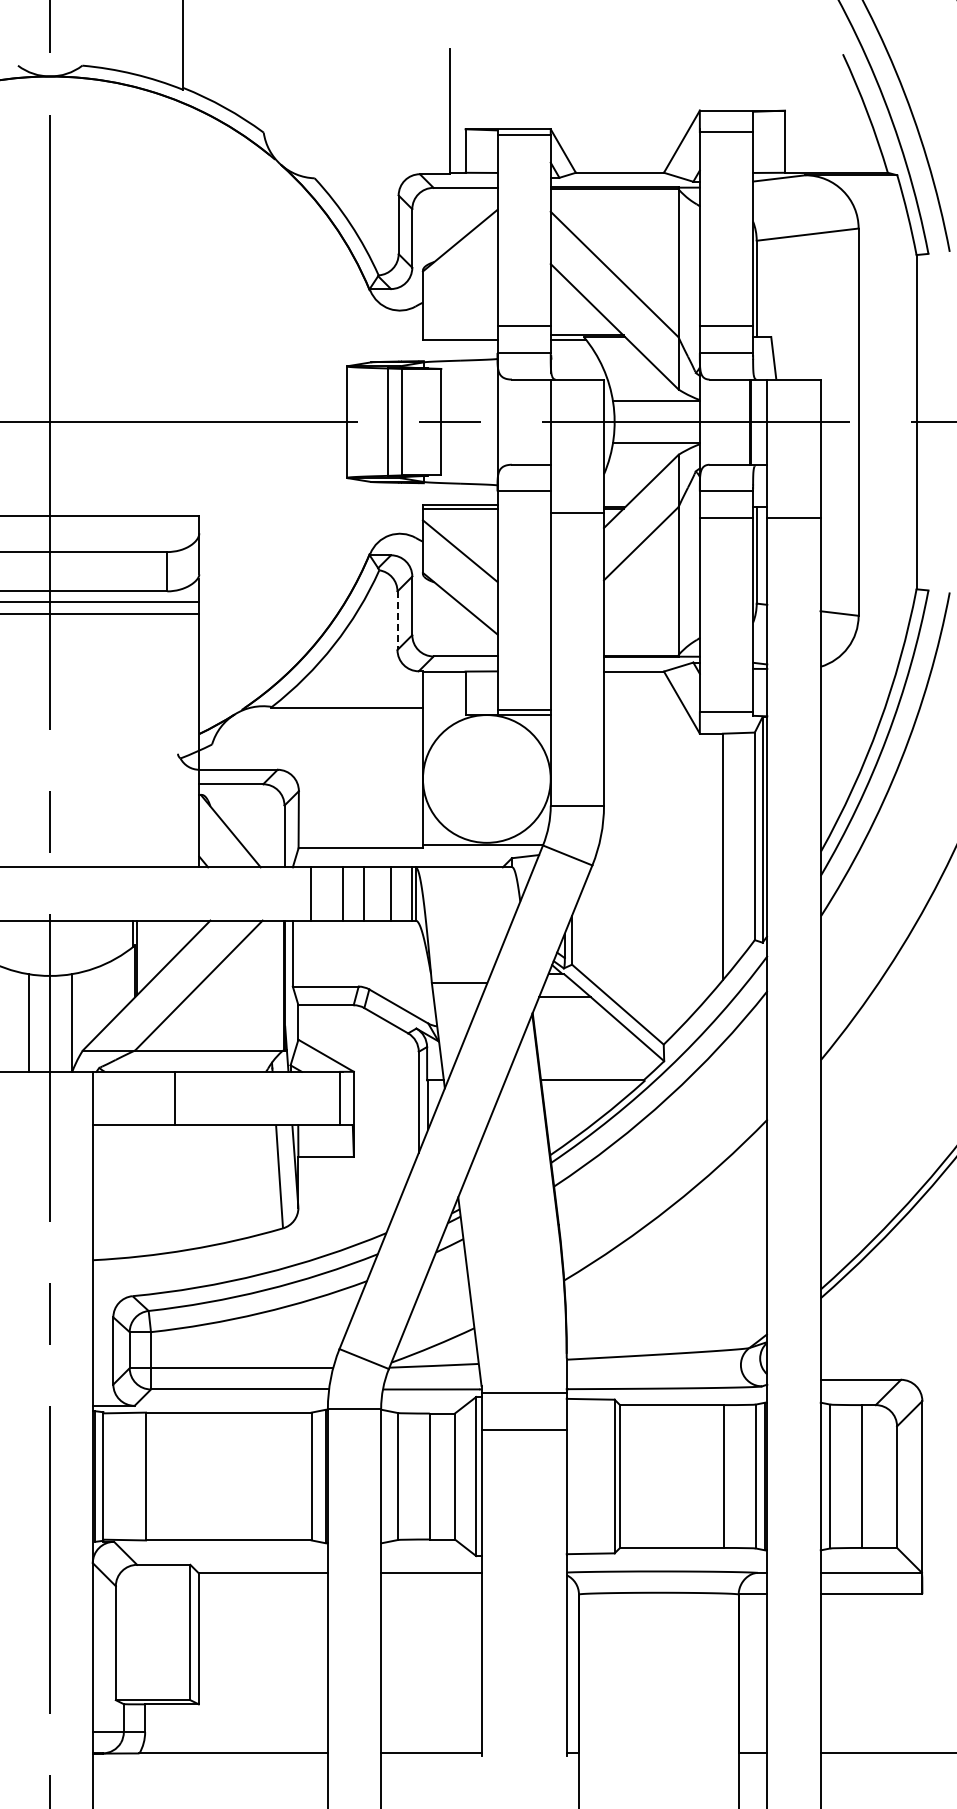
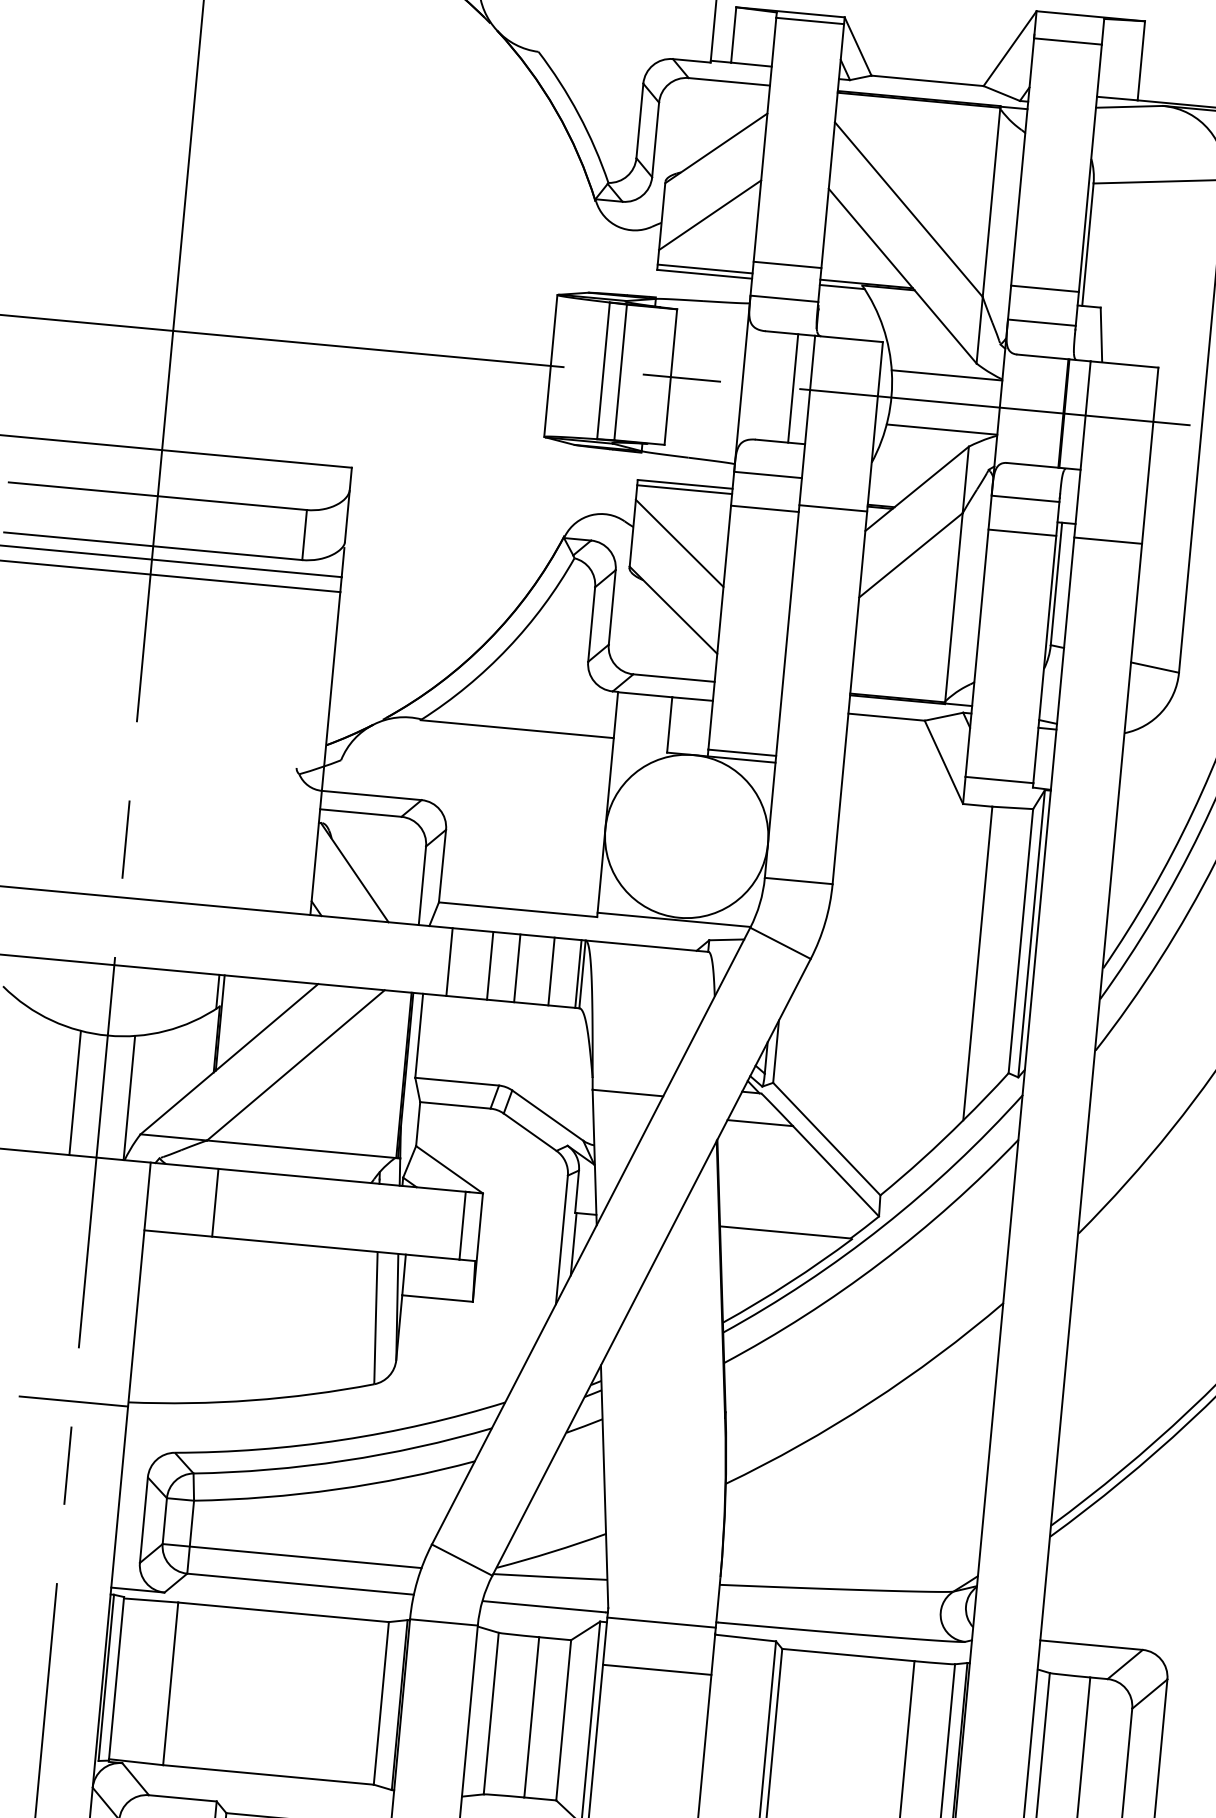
line: (459, 293) -> (709, 215), added
line: (459, 335) -> (704, 268), added
line: (537, 421) -> (793, 387), added
line: (523, 518) -> (764, 509), added
line: (397, 621) -> (591, 625), dashed -> solid
line: (175, 1098) -> (215, 1202), moved
line: (49, 1263) -> (72, 1401), added

